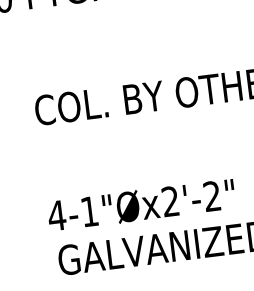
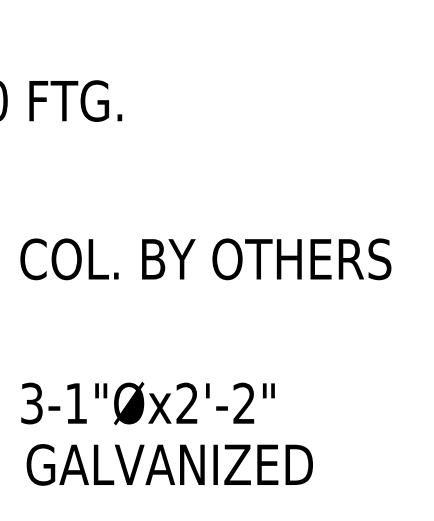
text: (56, 215) -> (31, 403), 4-1"Øx2'-2" -> 3-1"Øx2'-2"

